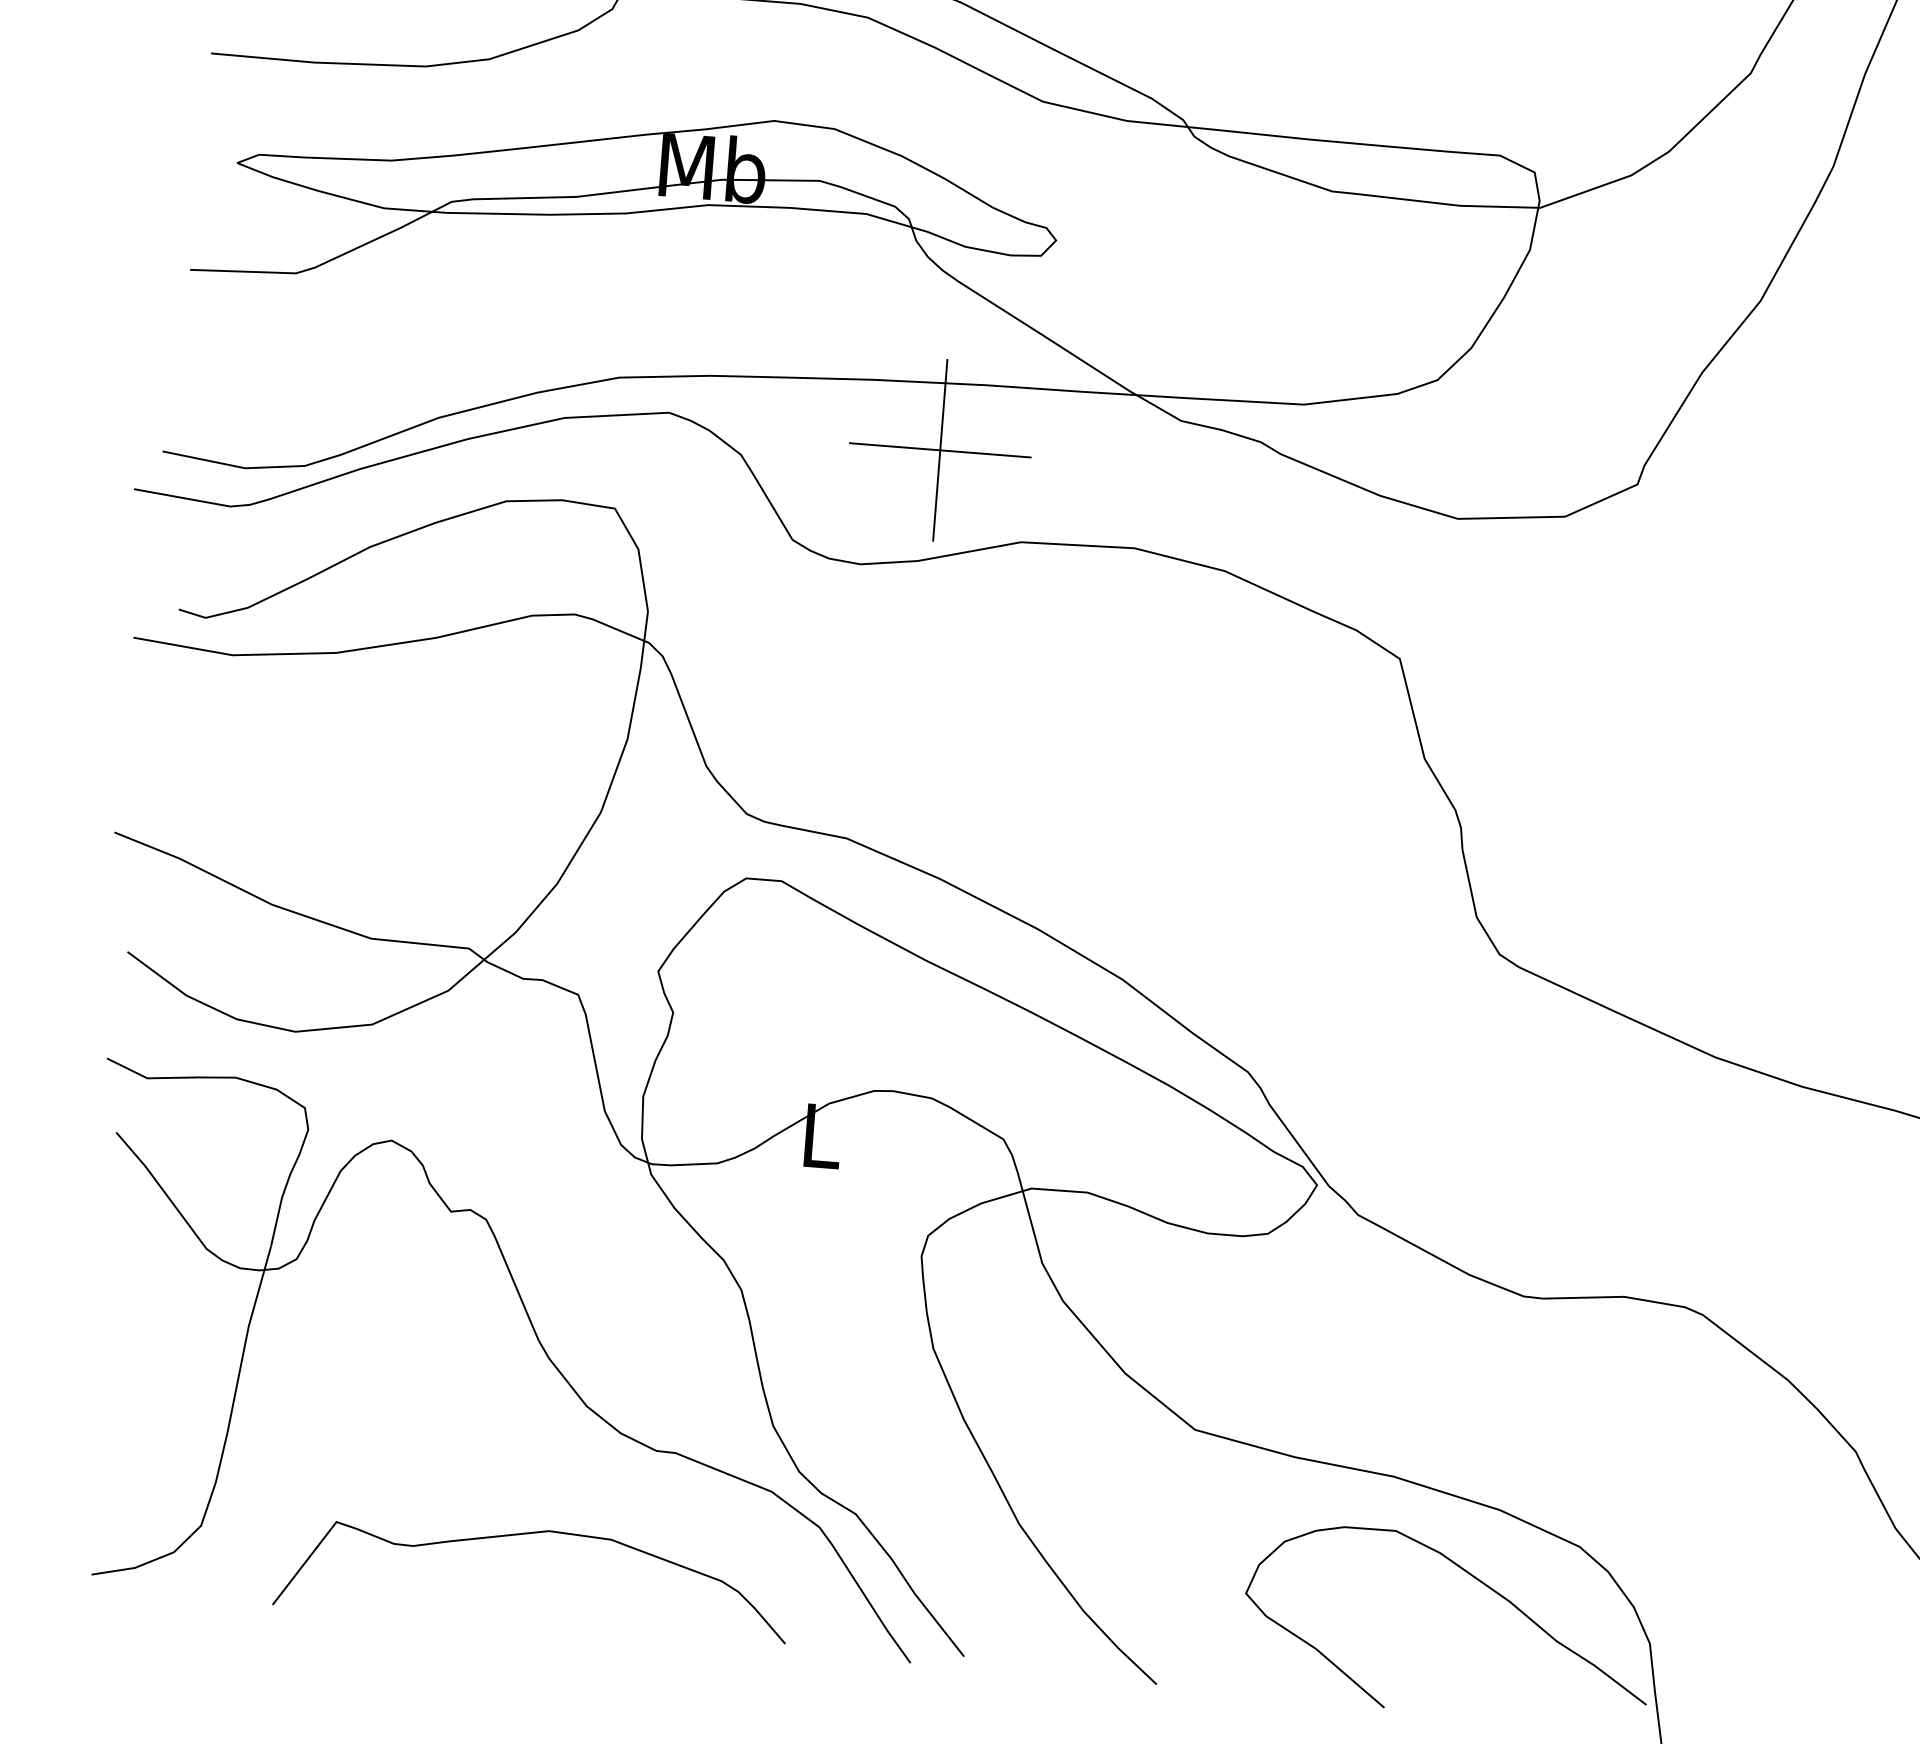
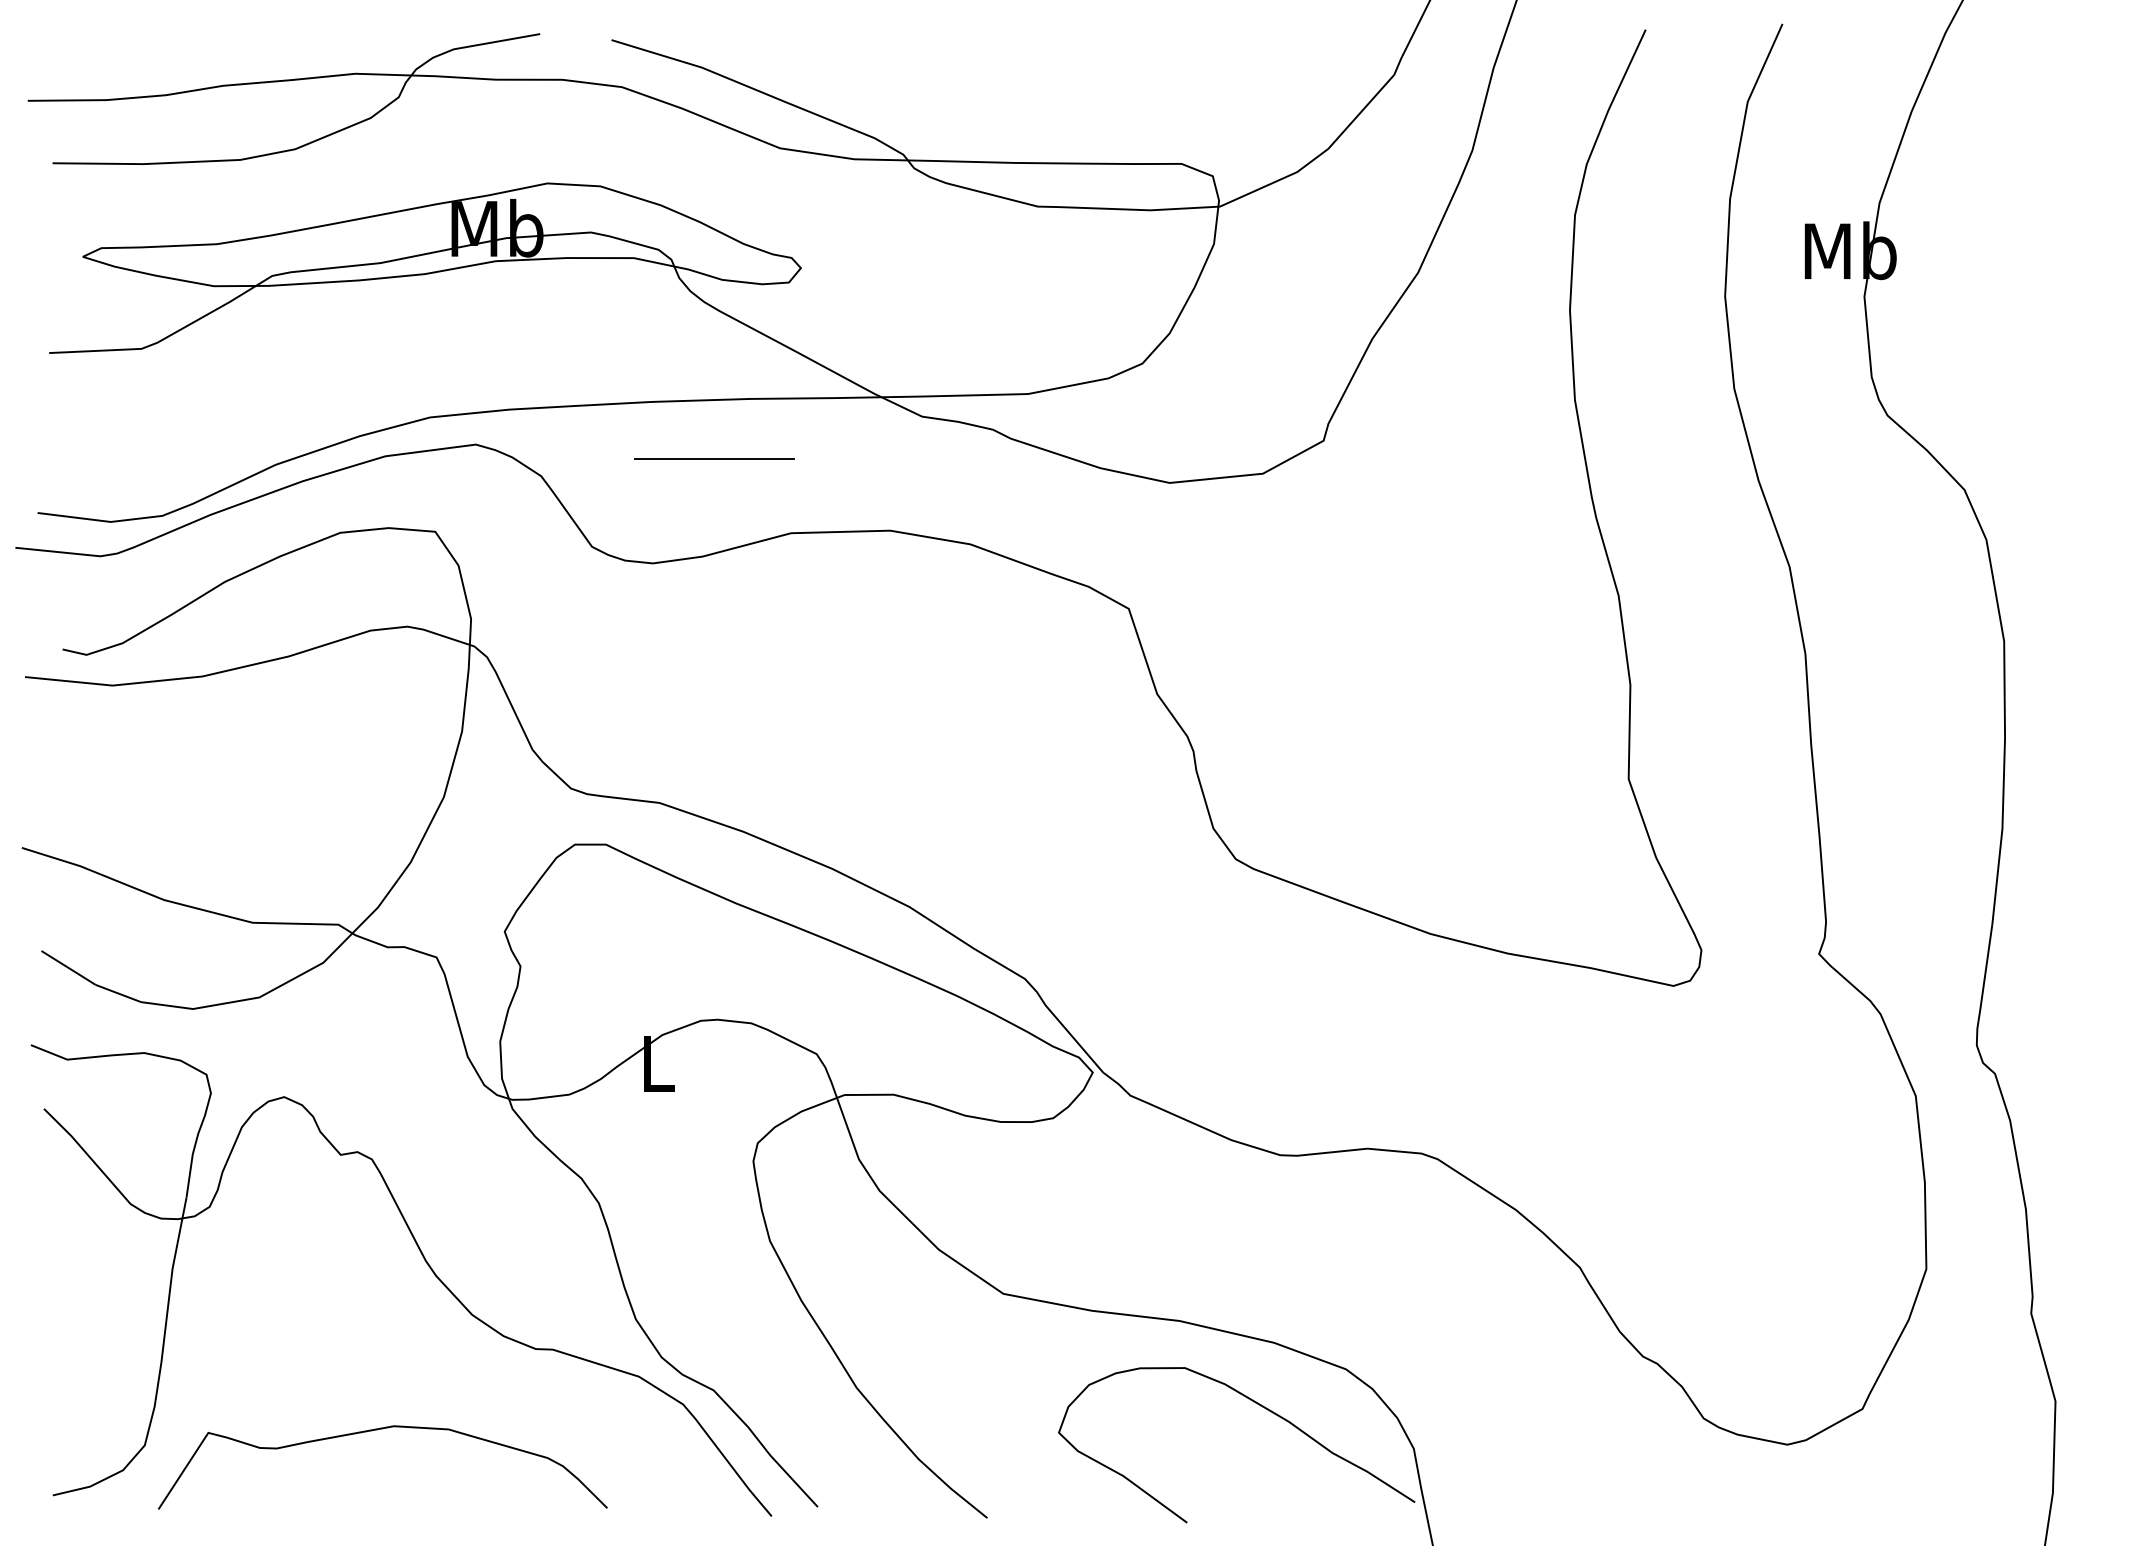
line: (940, 450) -> (714, 458), removed
curve: (529, 1534) -> (377, 1430), moved

